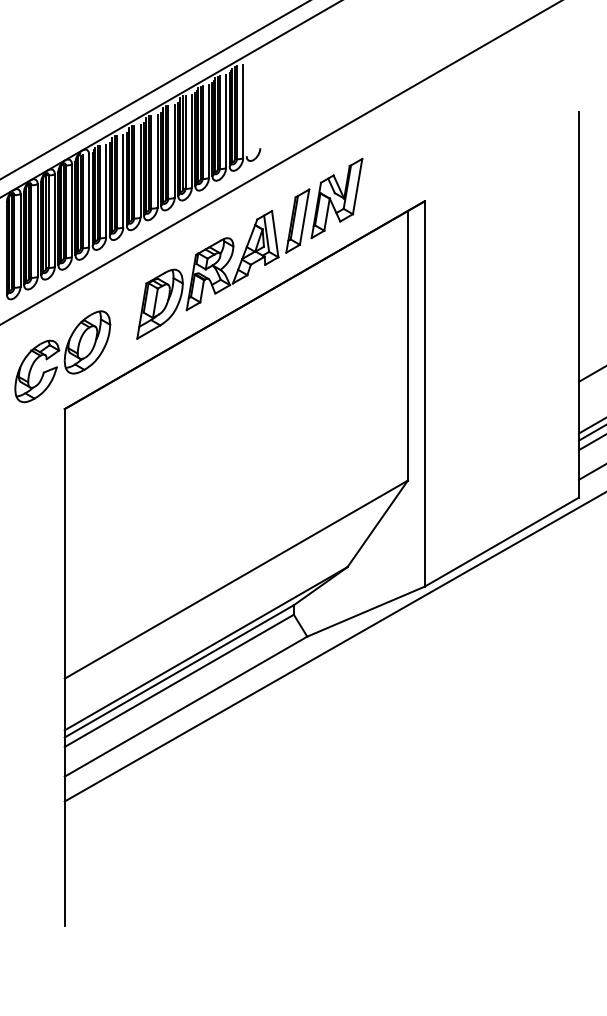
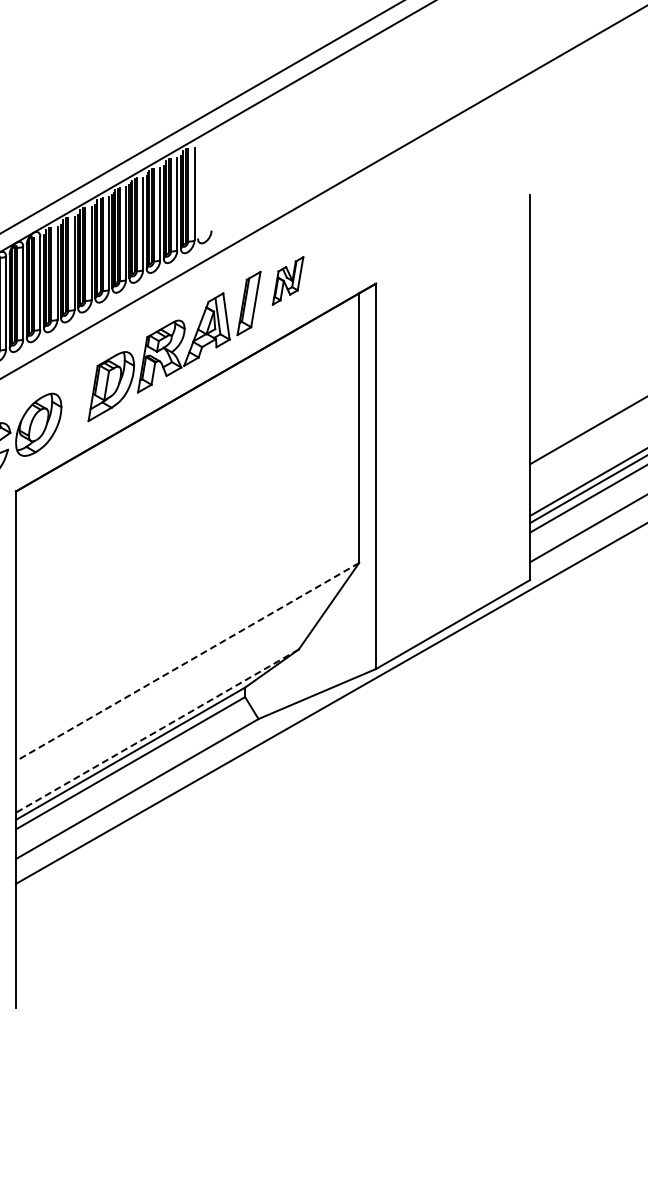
part: (336, 198) -> (287, 280), size x0.6
line: (236, 580) -> (187, 662), solid -> dashed
line: (205, 649) -> (156, 731), solid -> dashed

